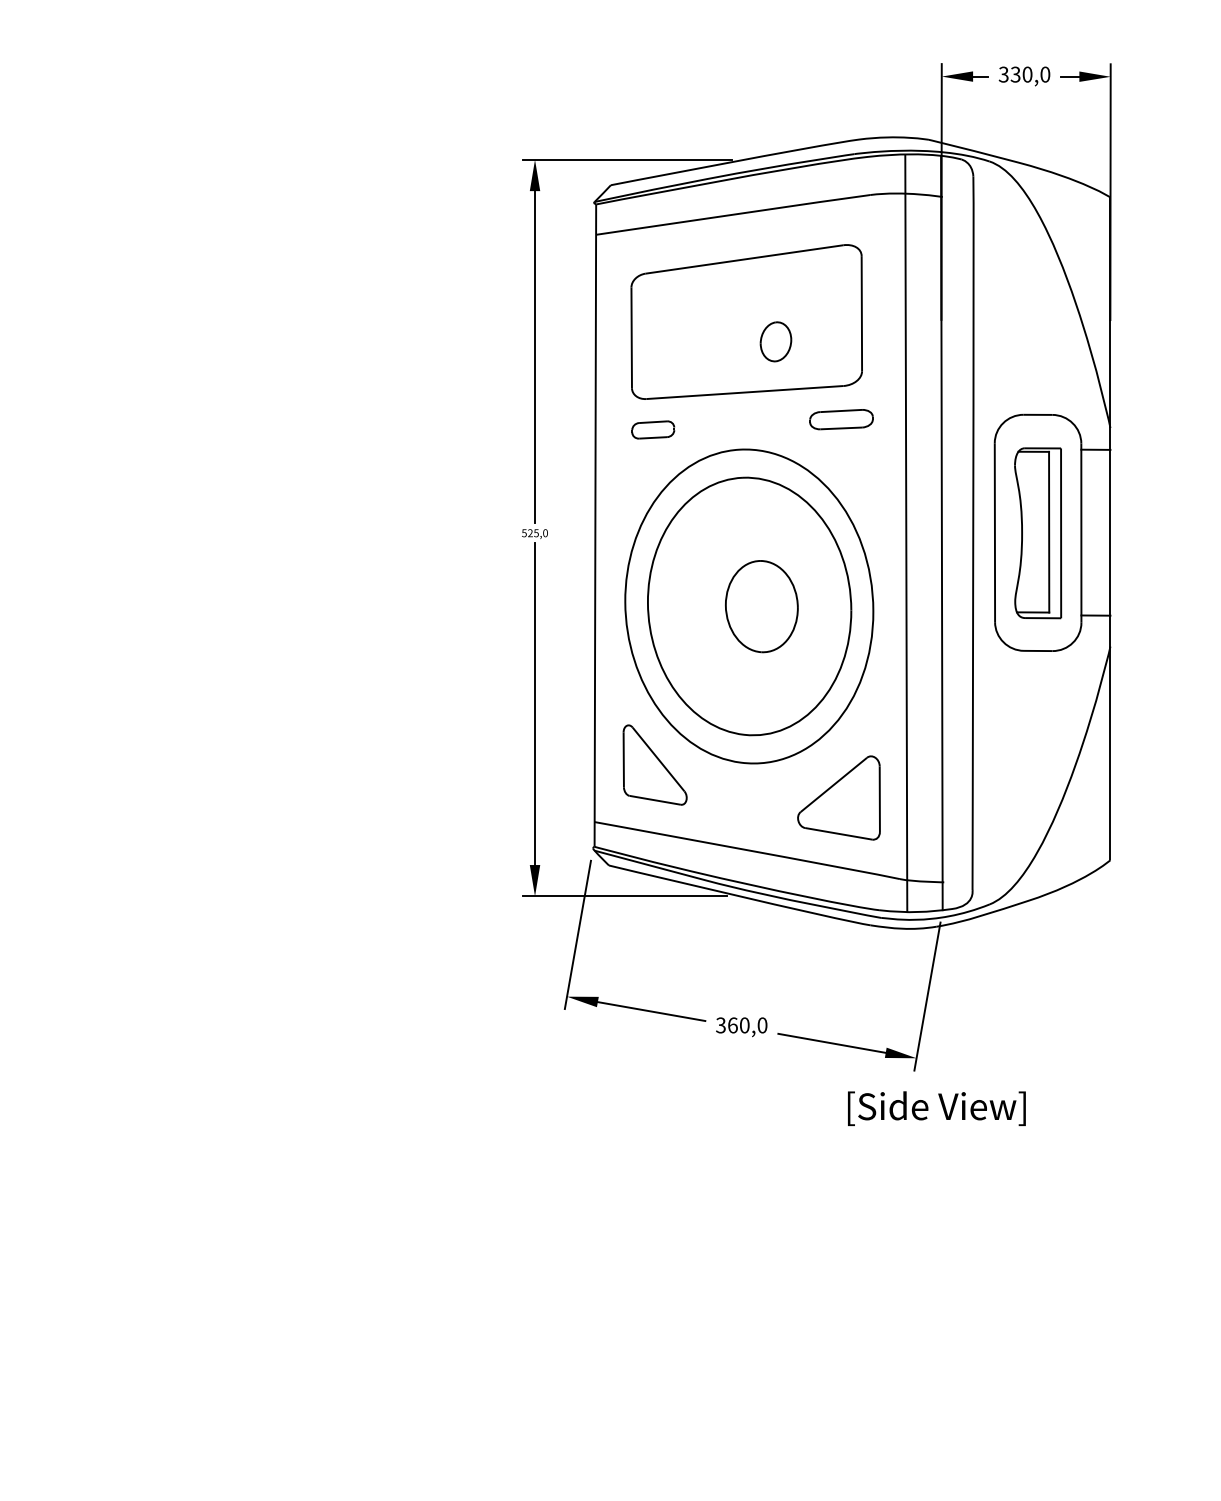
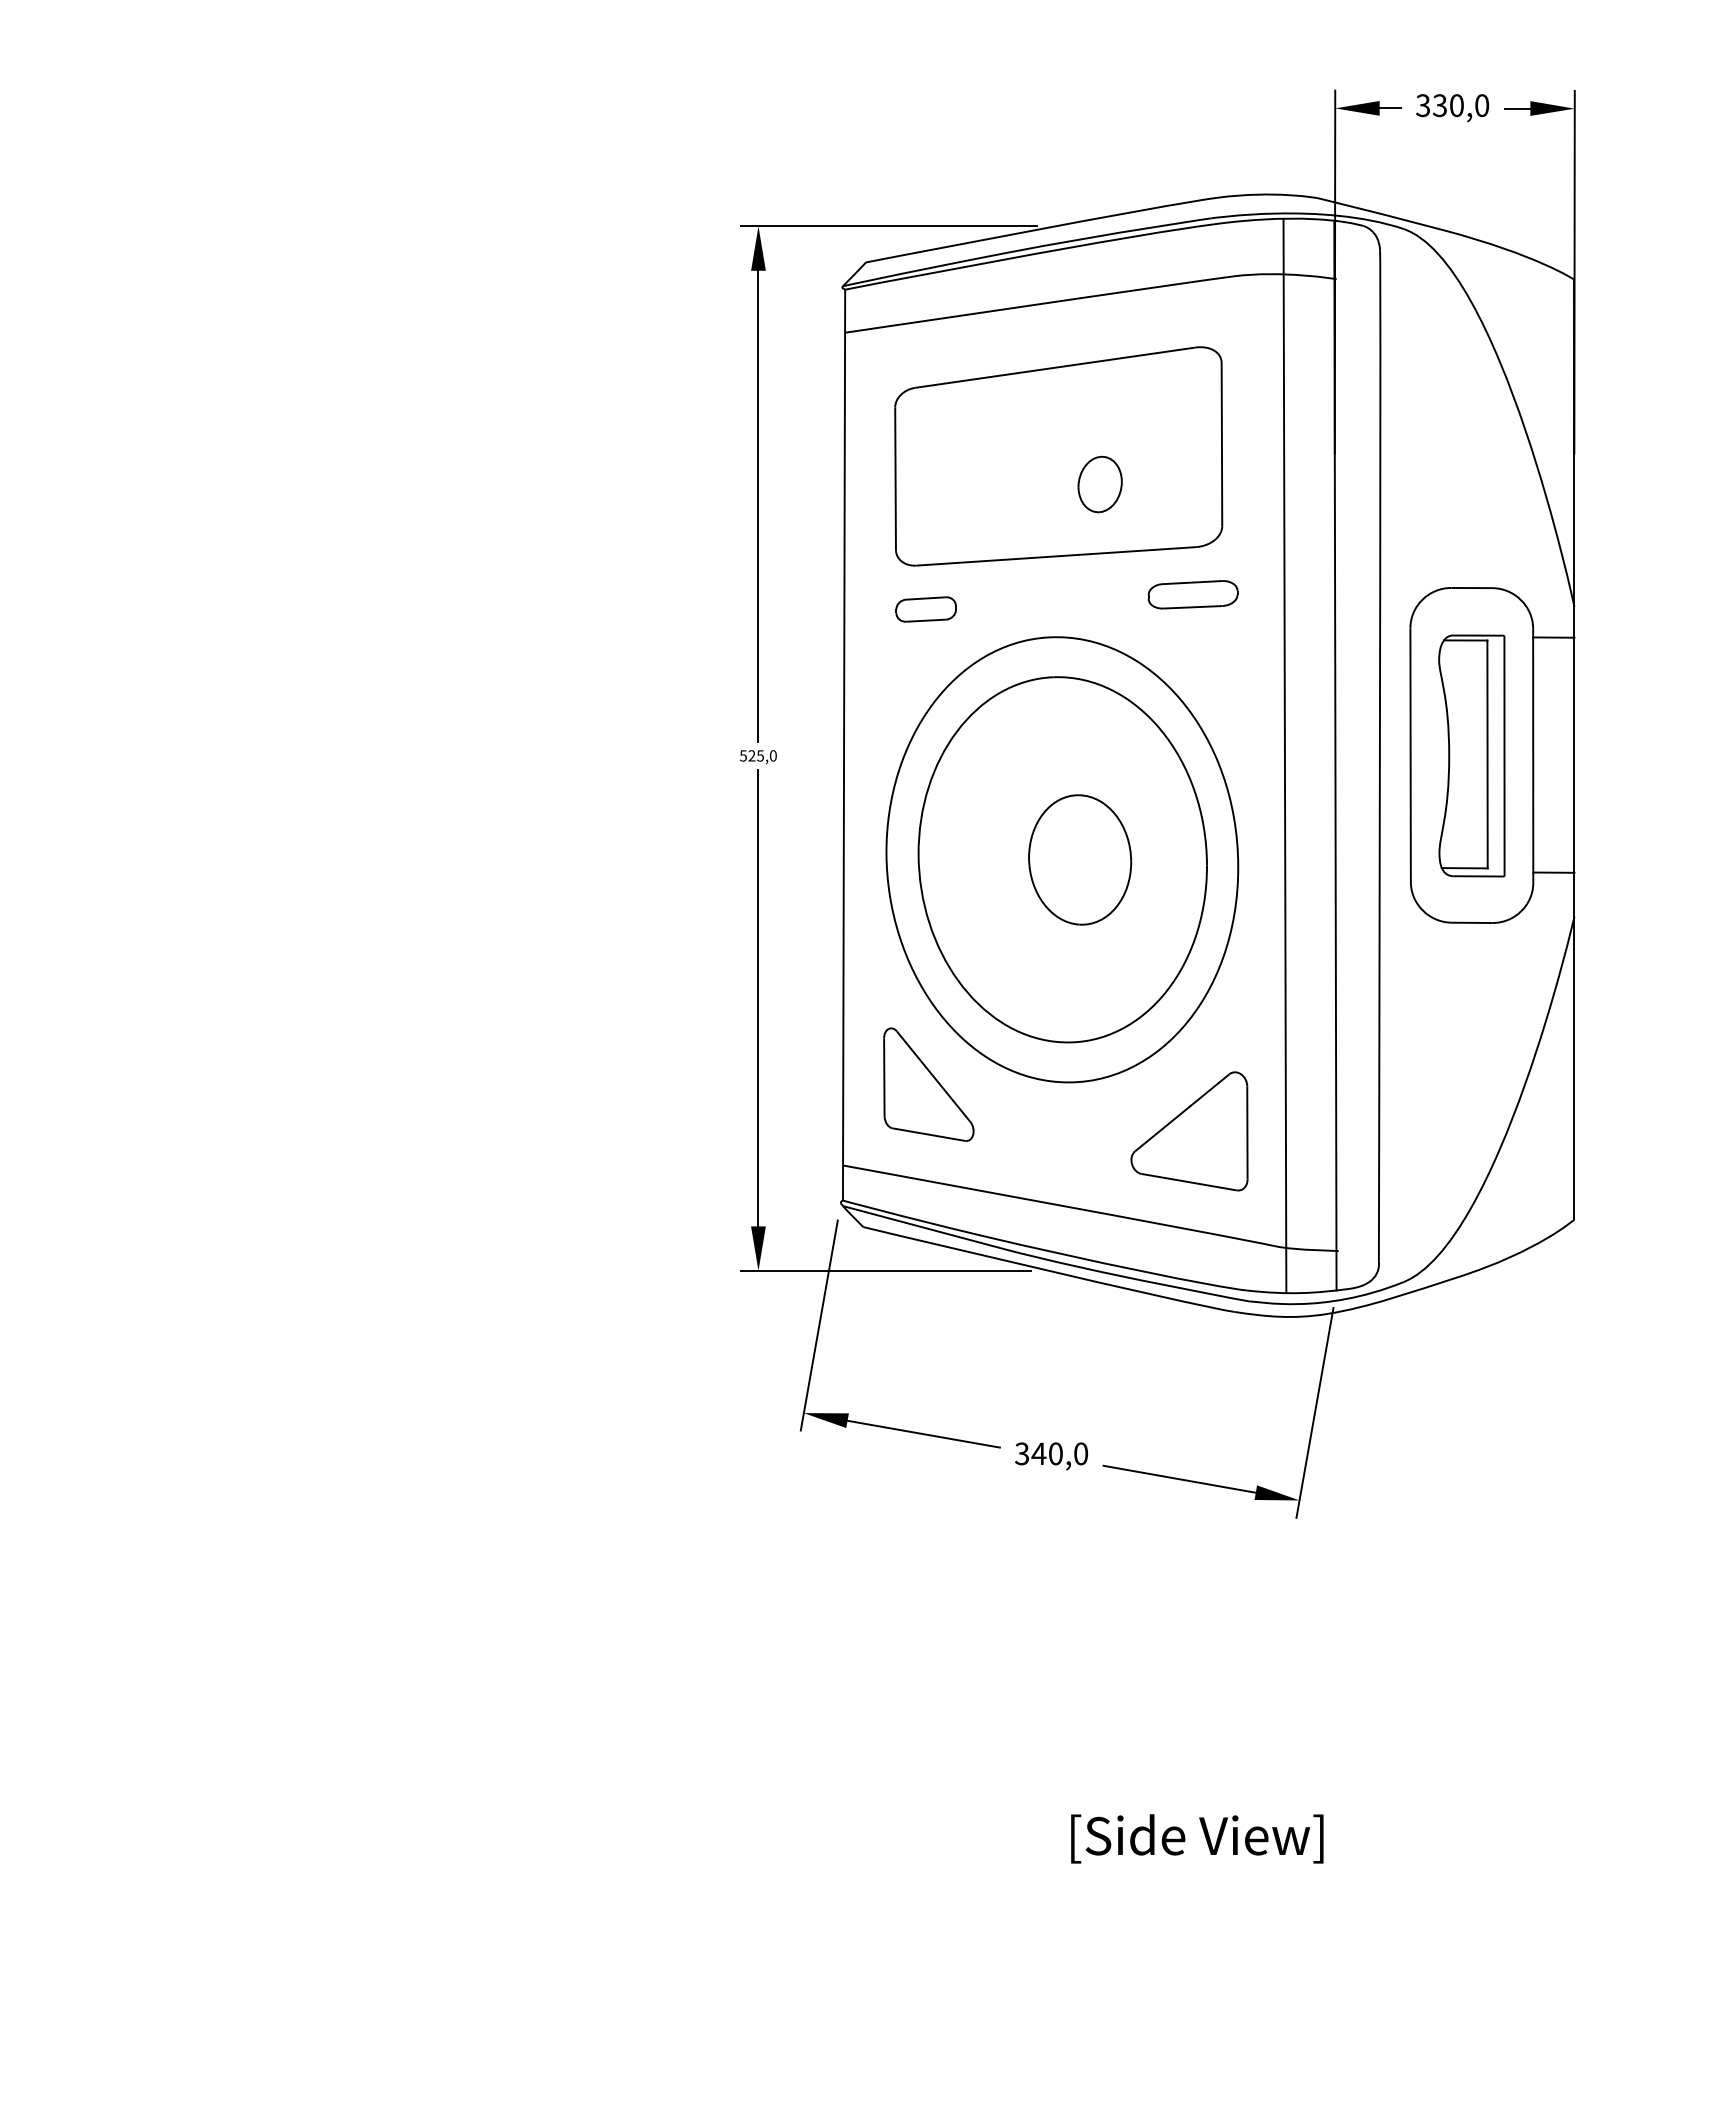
text: (732, 1025) -> (1038, 1453), 360,0 -> 340,0
text: (937, 1108) -> (1197, 1838), moved

